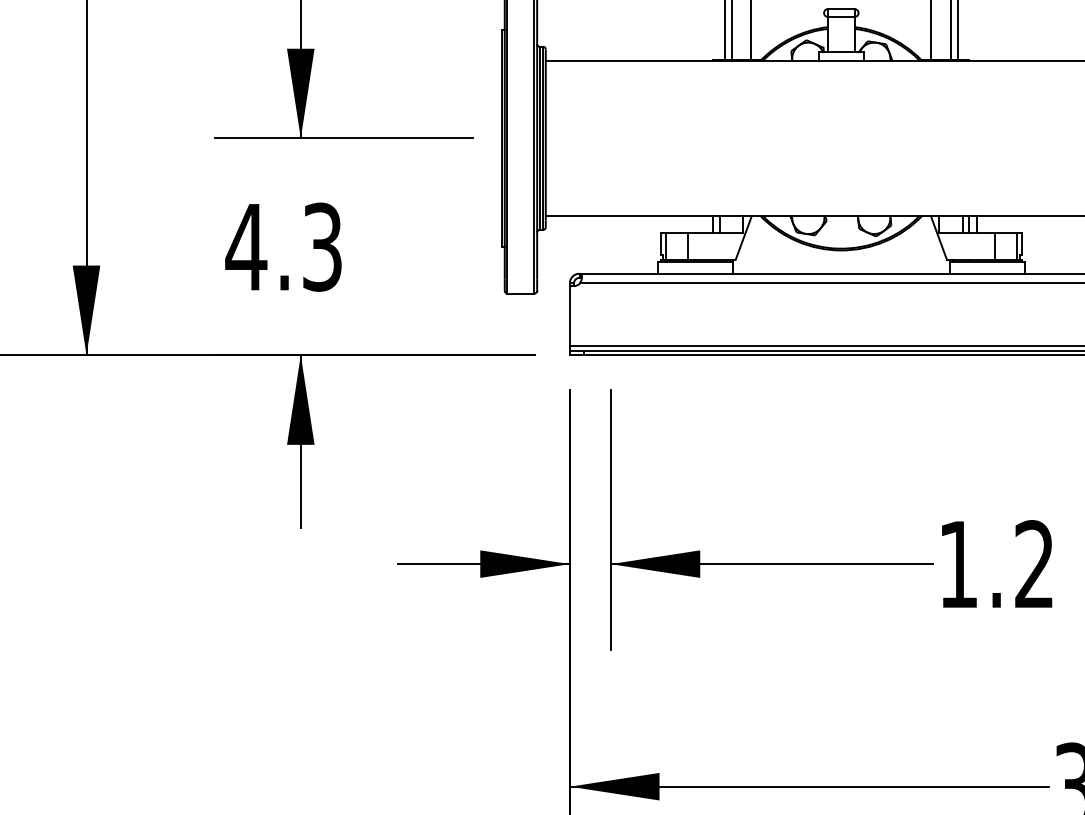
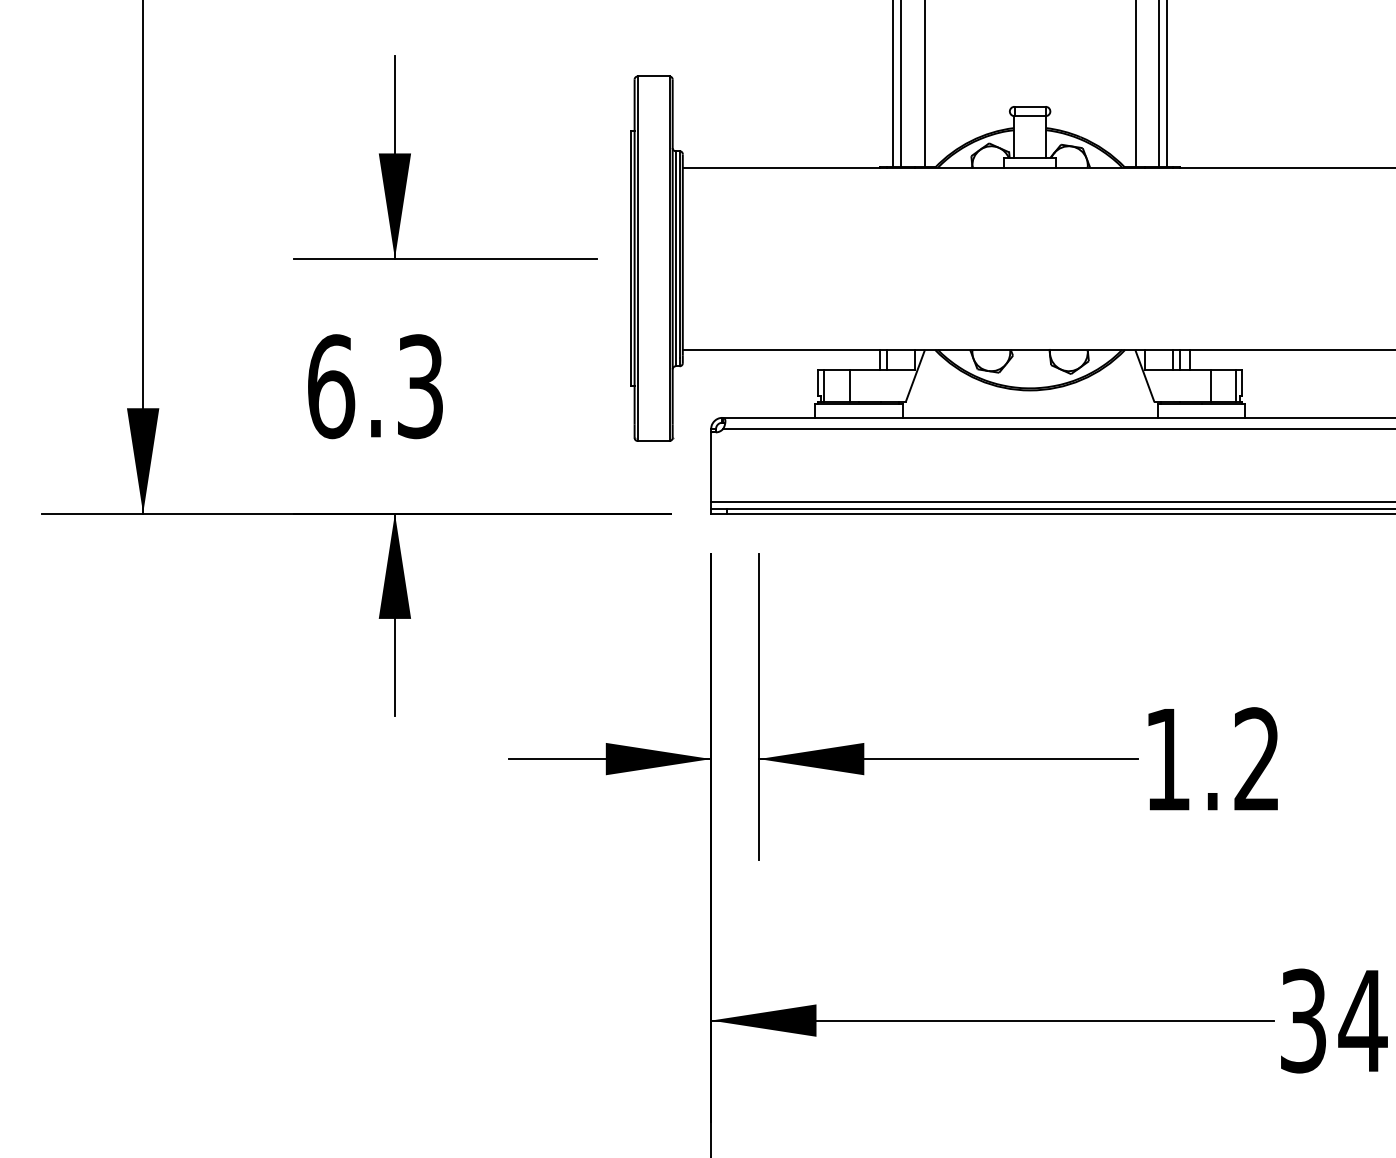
text: (245, 247) -> (330, 386), 4.3 -> 6.3

